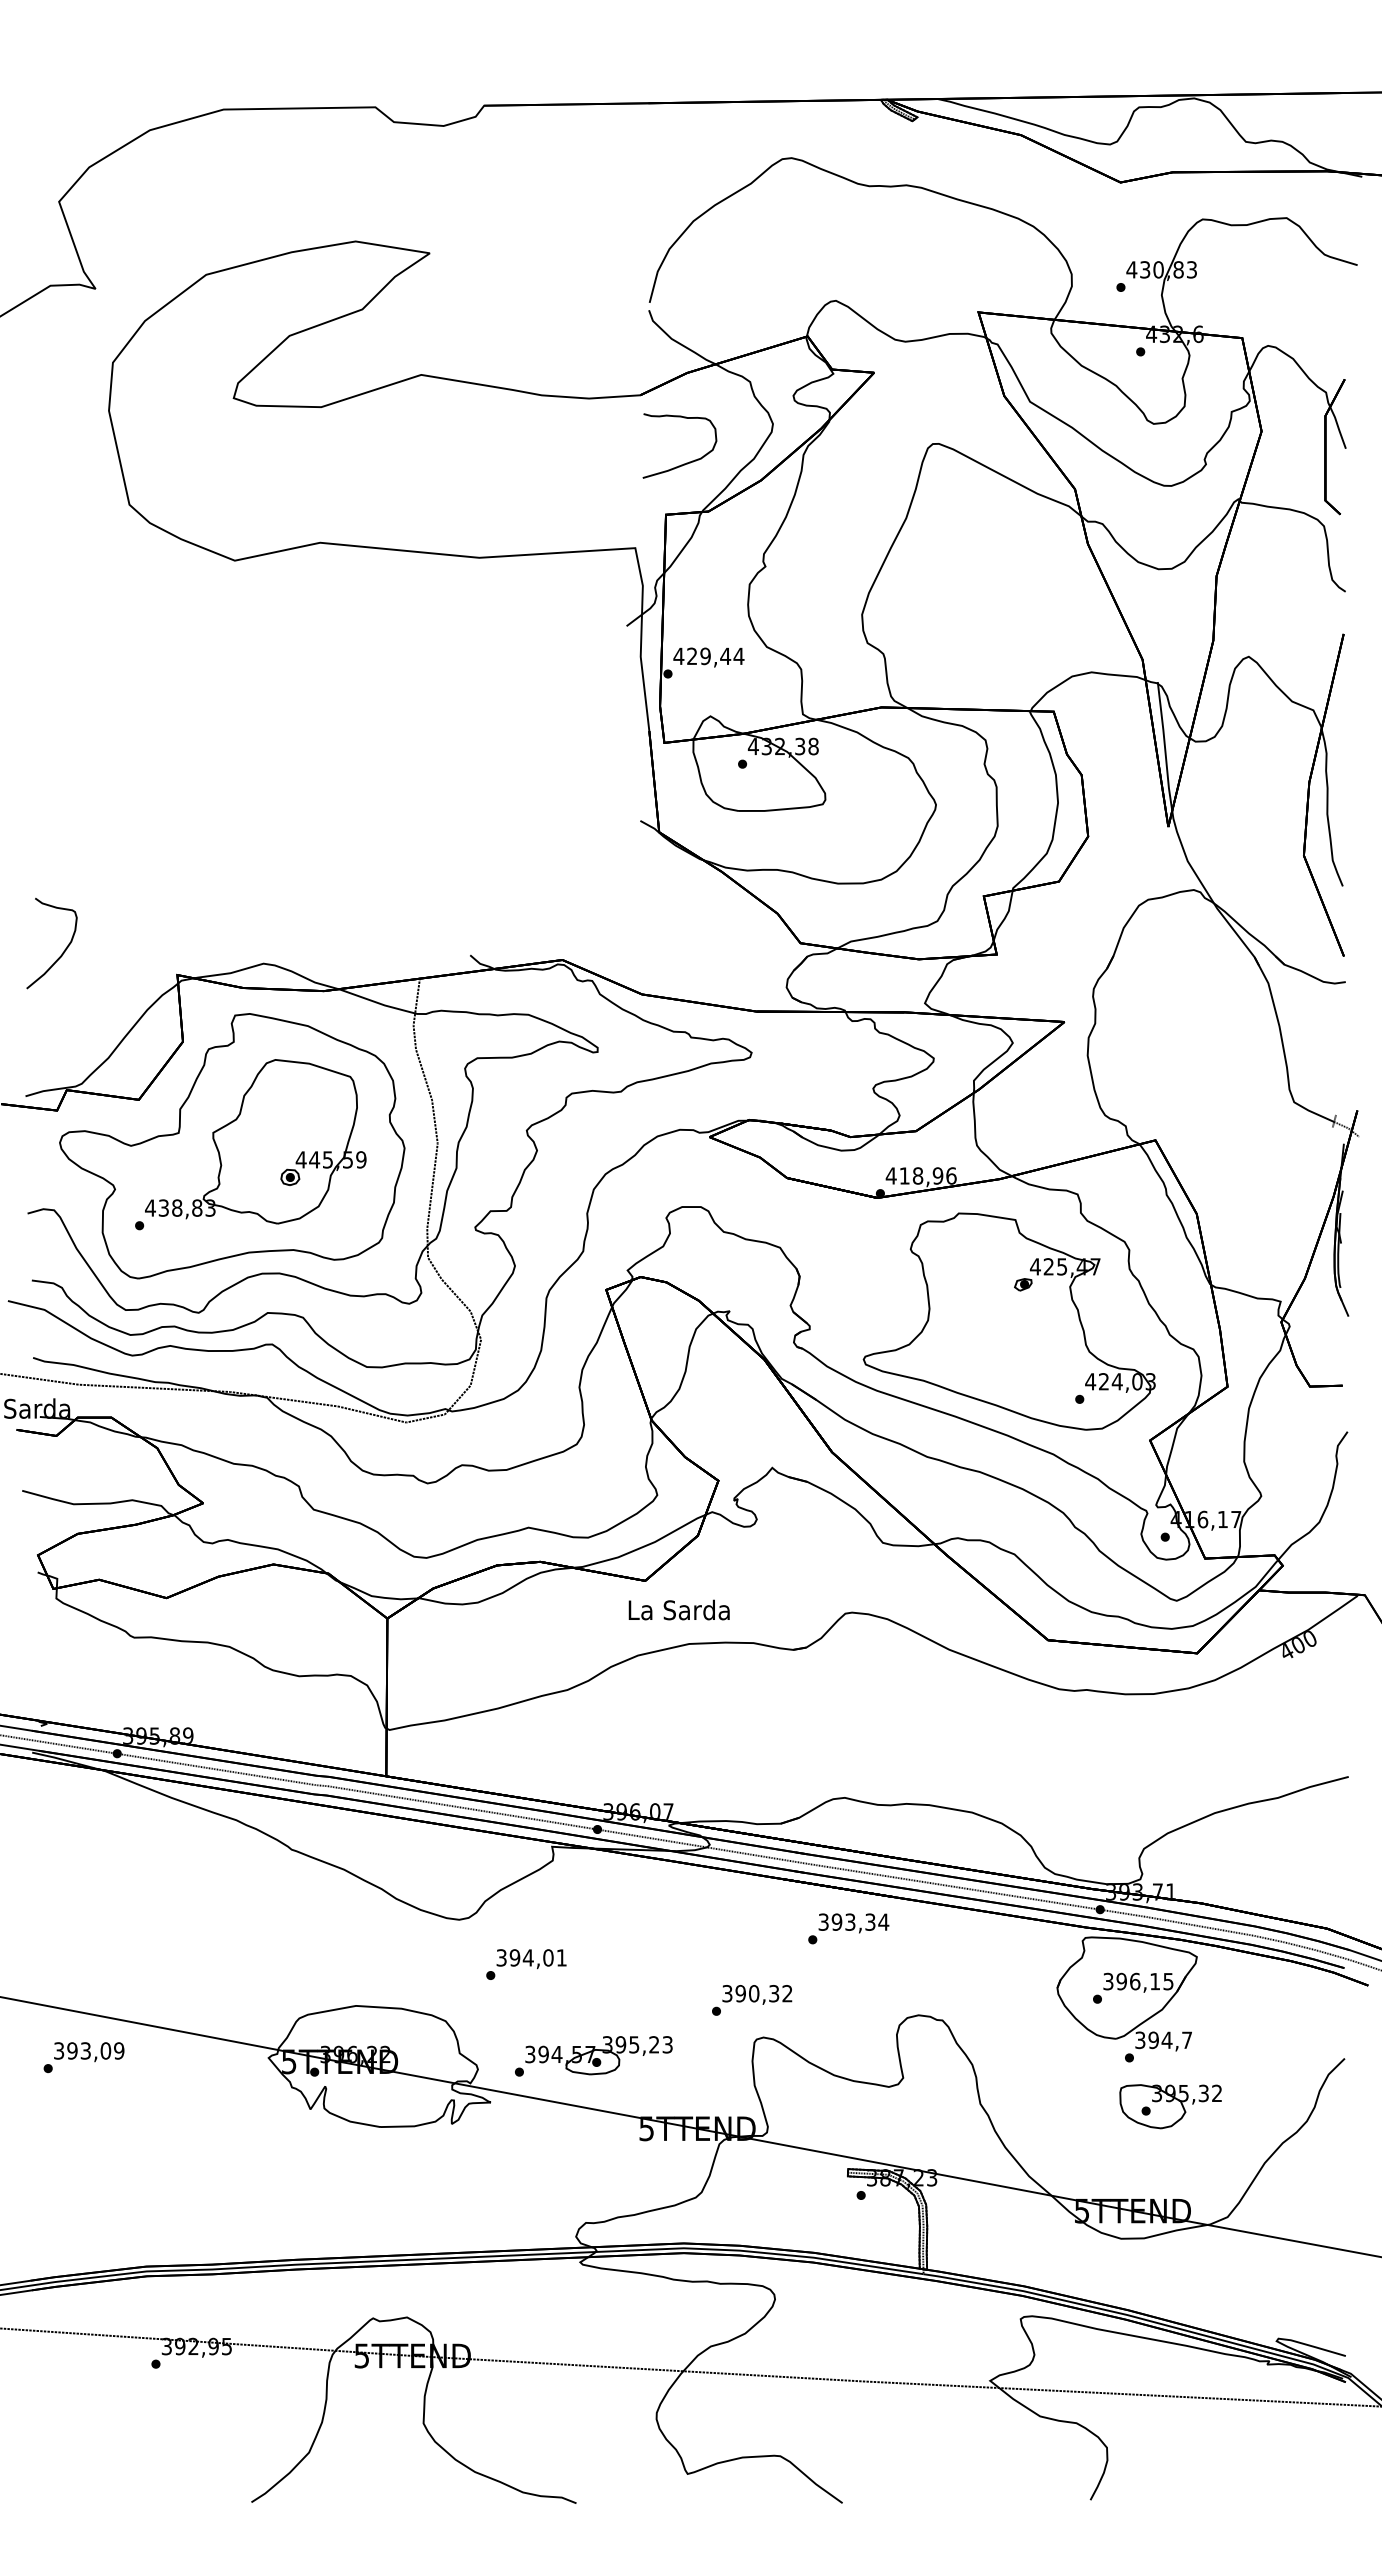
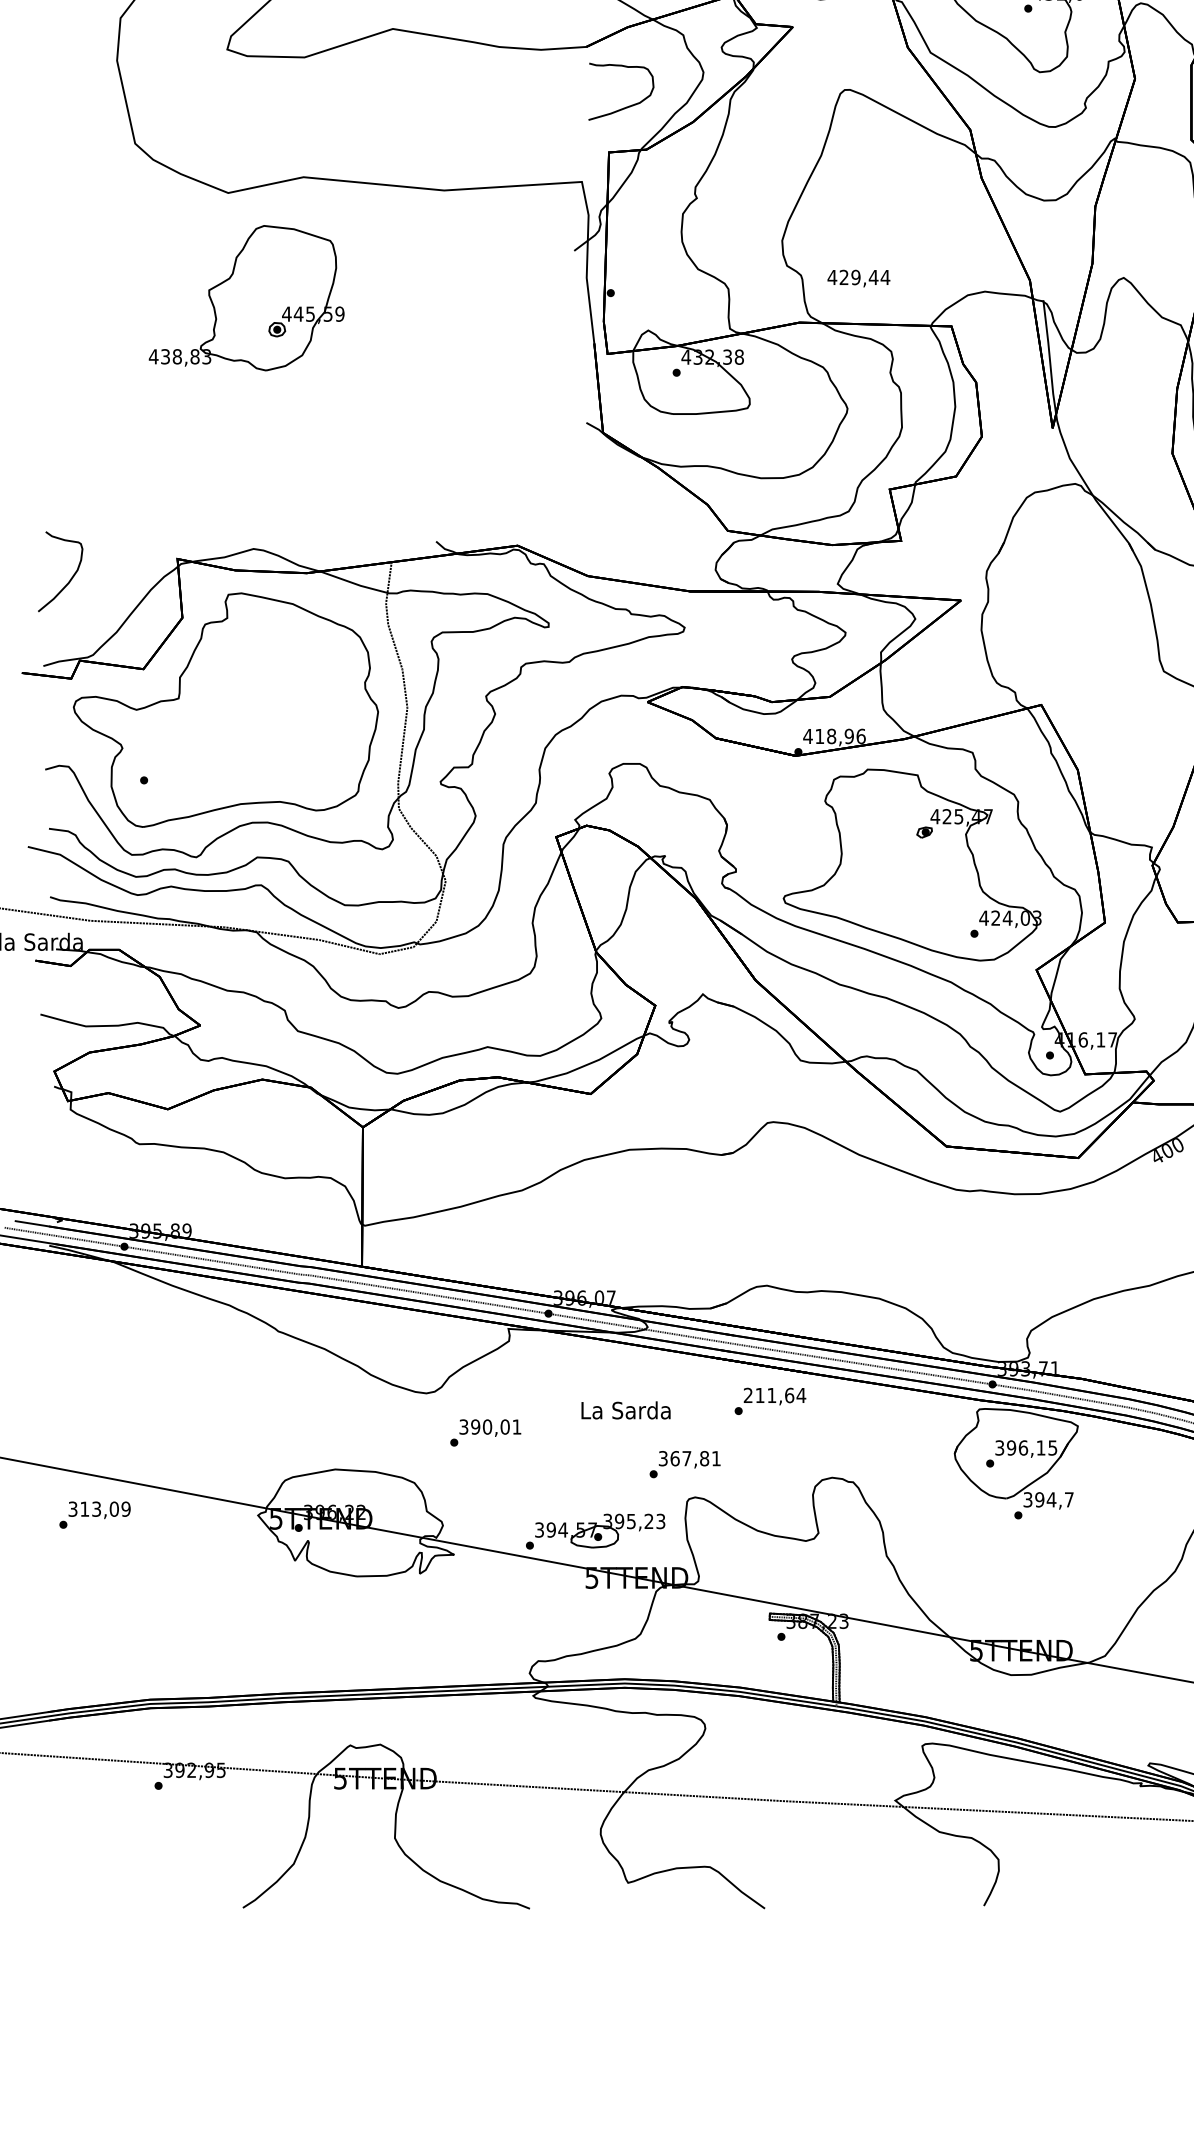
text: (708, 657) -> (858, 278), moved
curve: (62, 952) -> (69, 579), moved
part: (255, 1141) -> (246, 297), moved
text: (678, 1609) -> (625, 1409), moved
text: (846, 1921) -> (768, 1394), 393,34 -> 211,64
text: (527, 1957) -> (486, 1426), 394,01 -> 390,01
text: (763, 1993) -> (695, 1458), 390,32 -> 367,81
text: (72, 2050) -> (84, 1508), 393,09 -> 313,09
part: (593, 2056) -> (595, 1531), moved
part: (1170, 2106) -> (1054, 1558), removed

